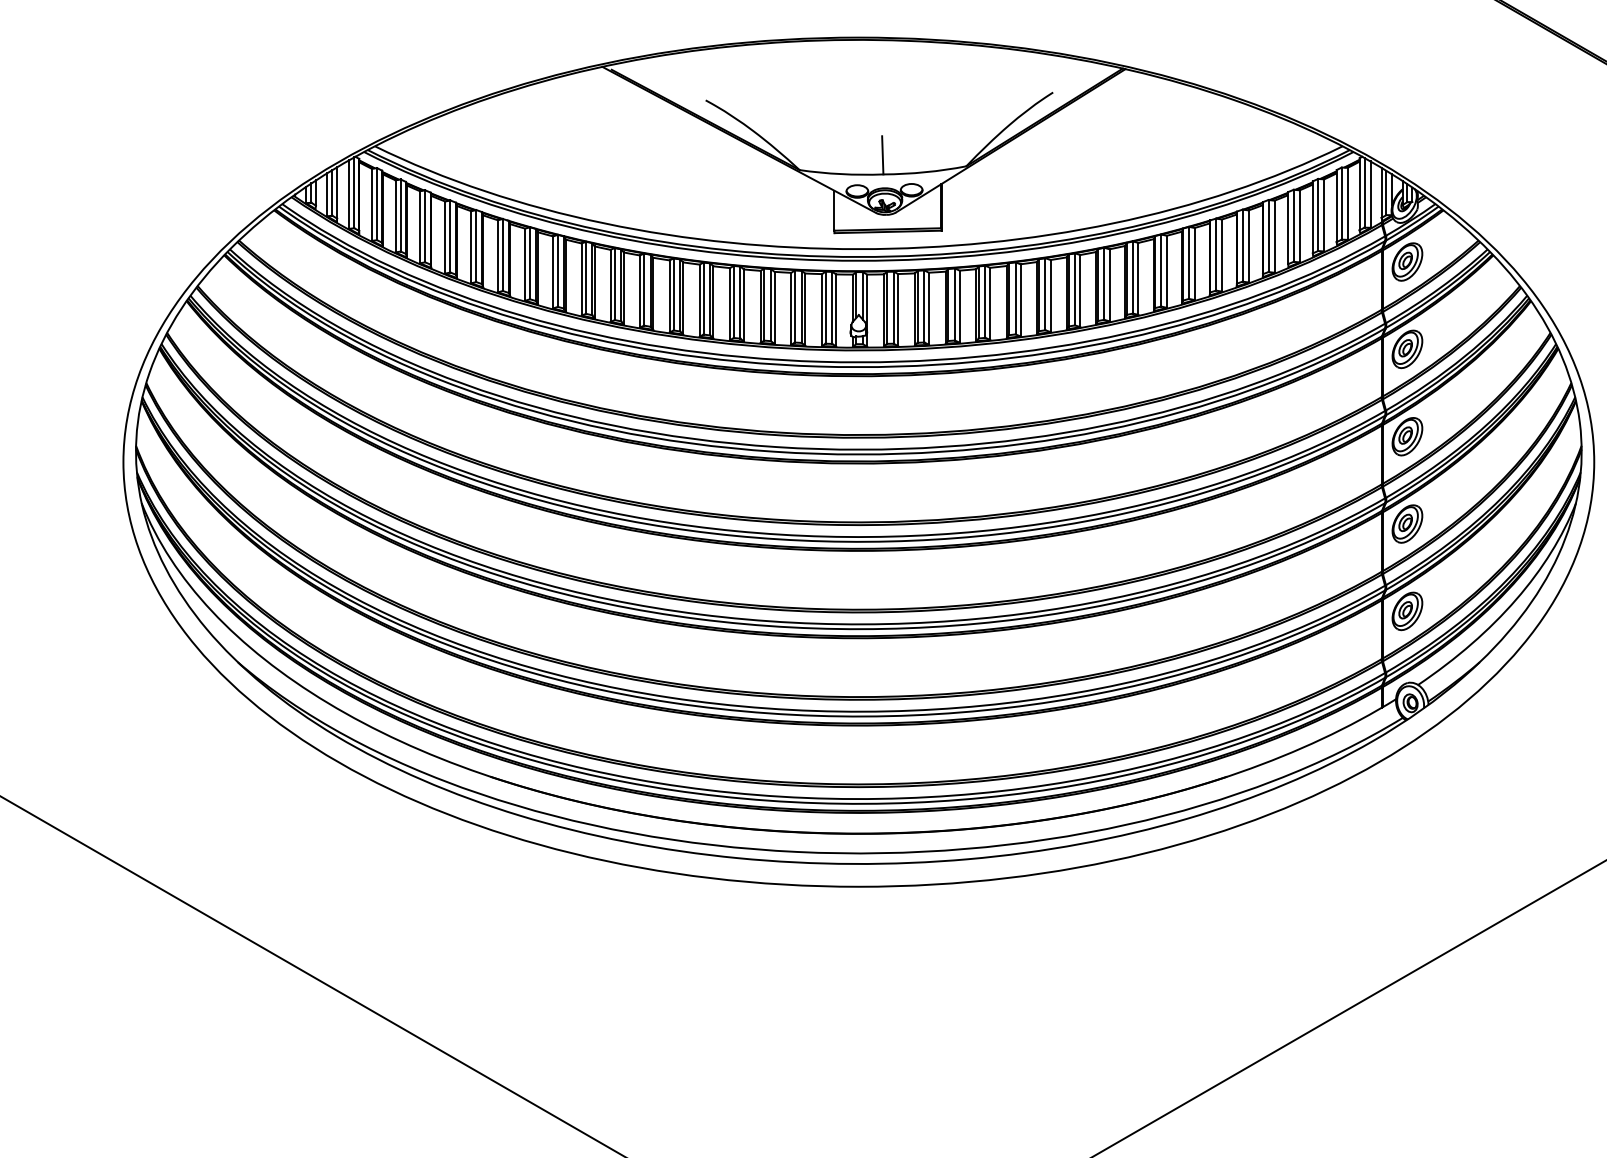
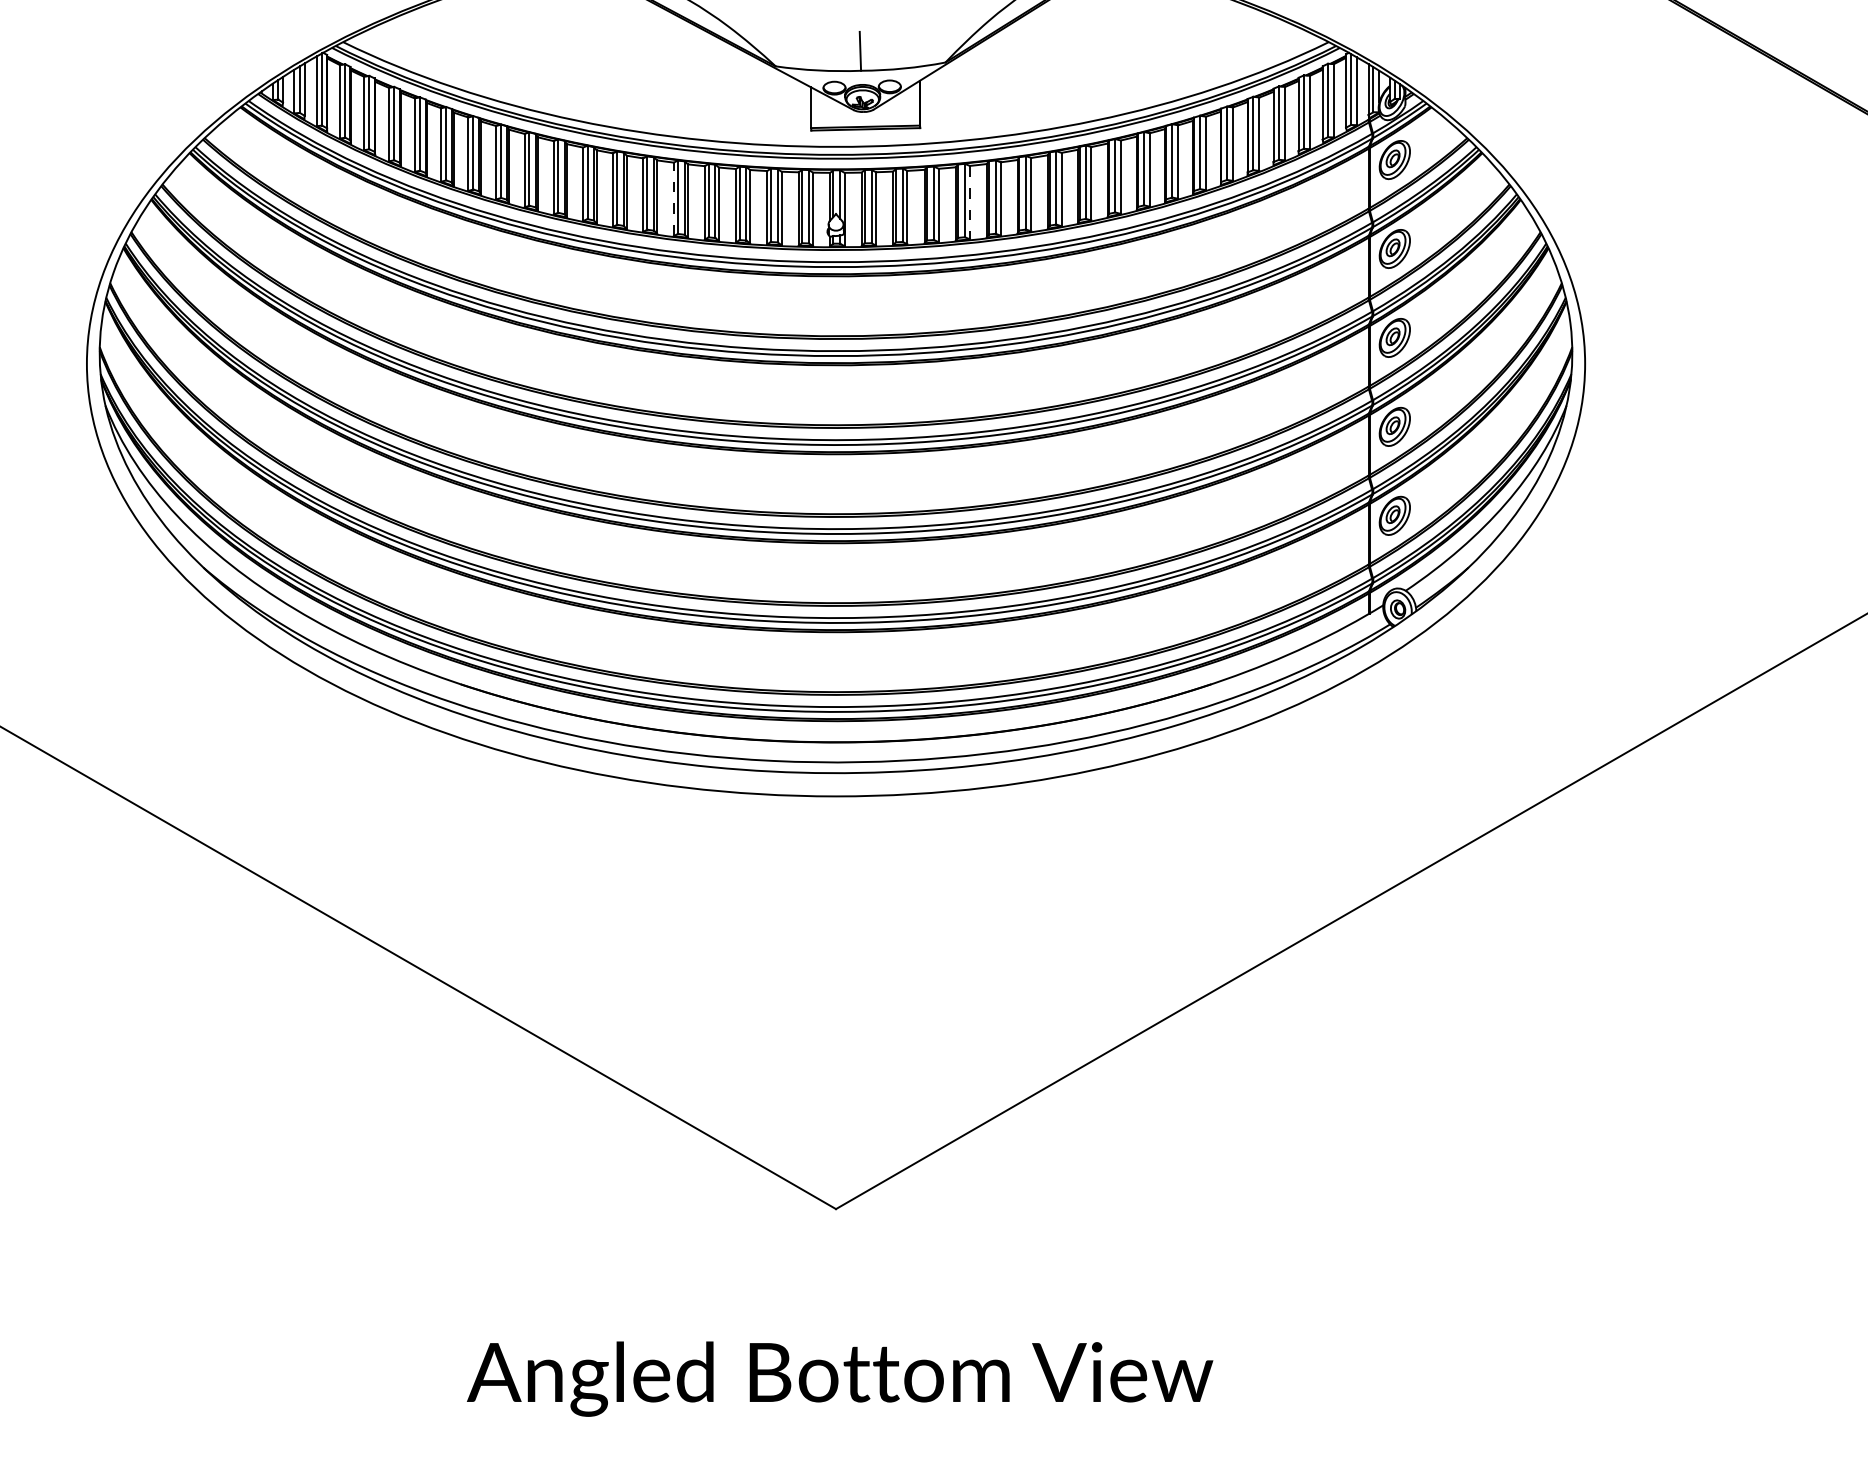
line: (699, 300) -> (673, 199), solid -> dashed
line: (989, 303) -> (969, 202), solid -> dashed

